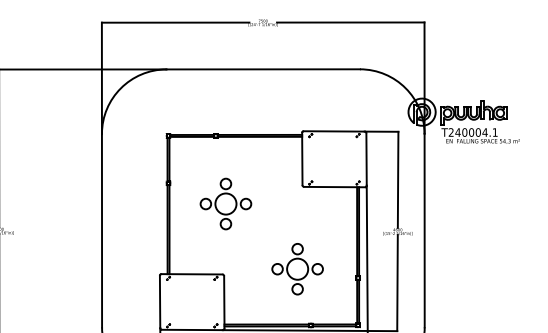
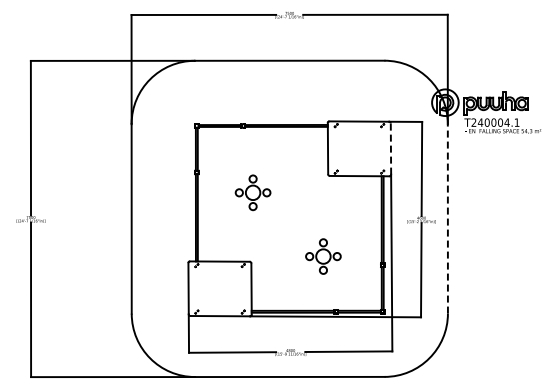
line: (366, 159) -> (390, 149), solid -> dashed
part: (225, 203) -> (252, 192), size x0.7
line: (424, 230) -> (447, 218), solid -> dashed
part: (297, 269) -> (323, 256), size x0.7

